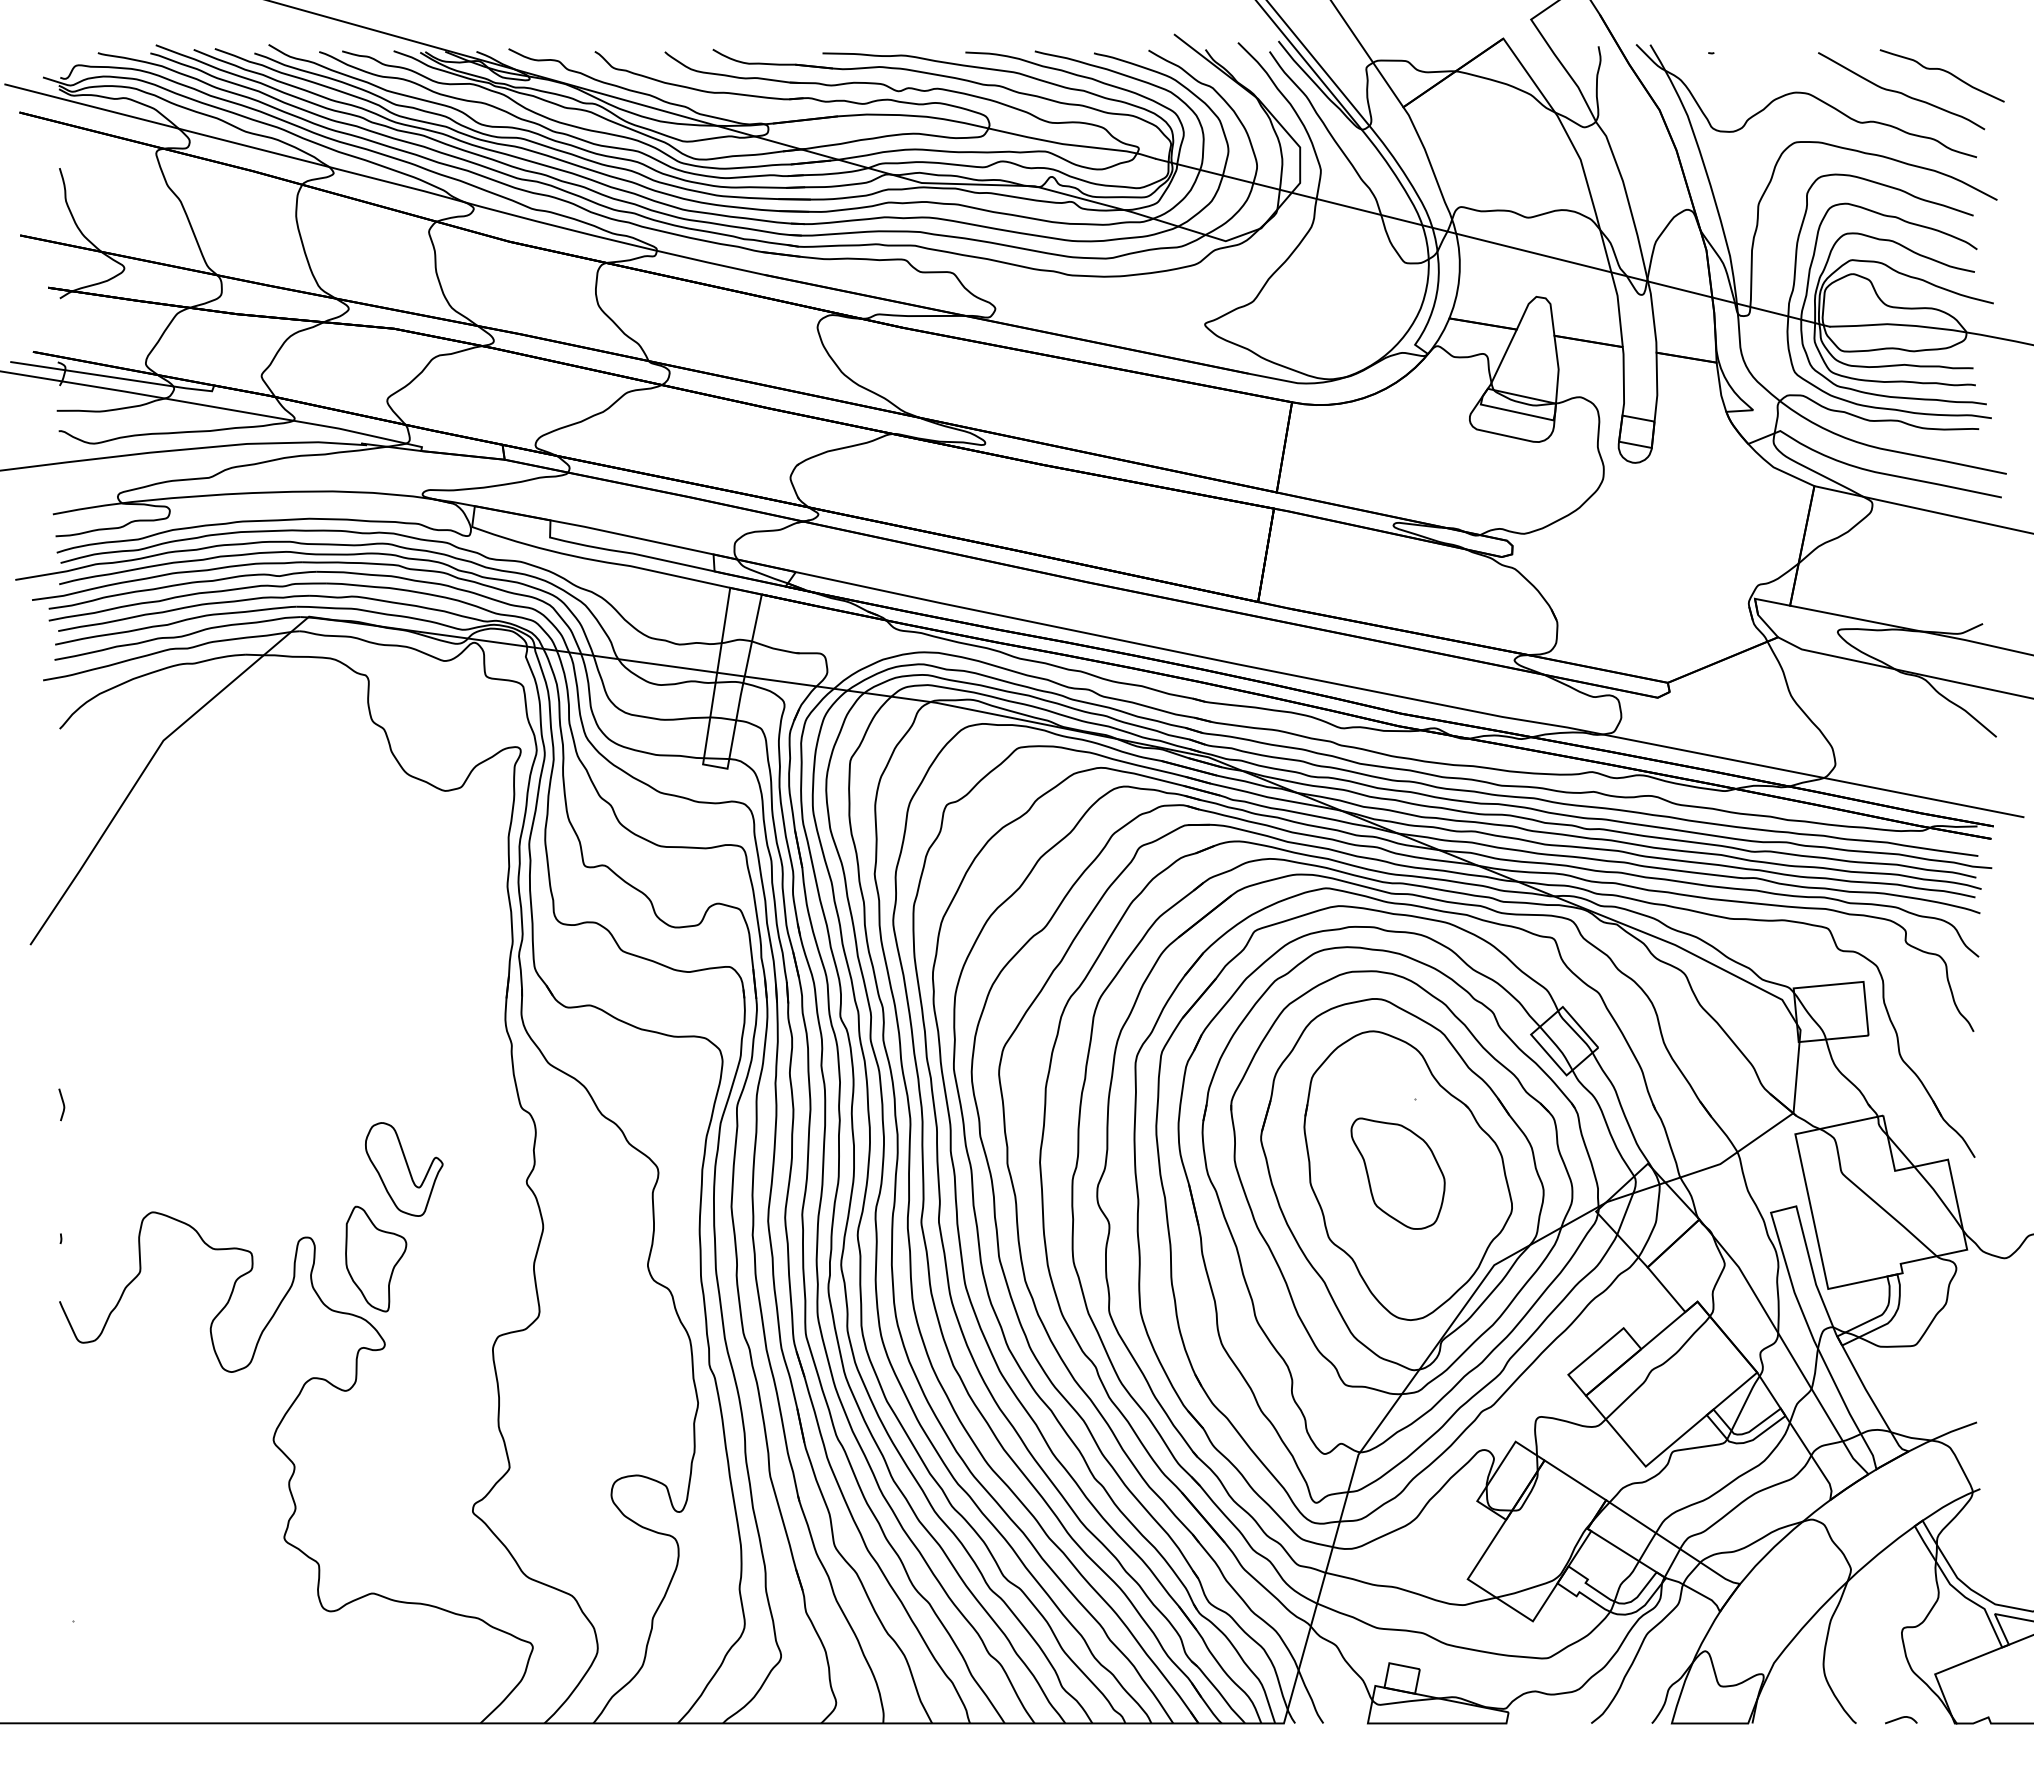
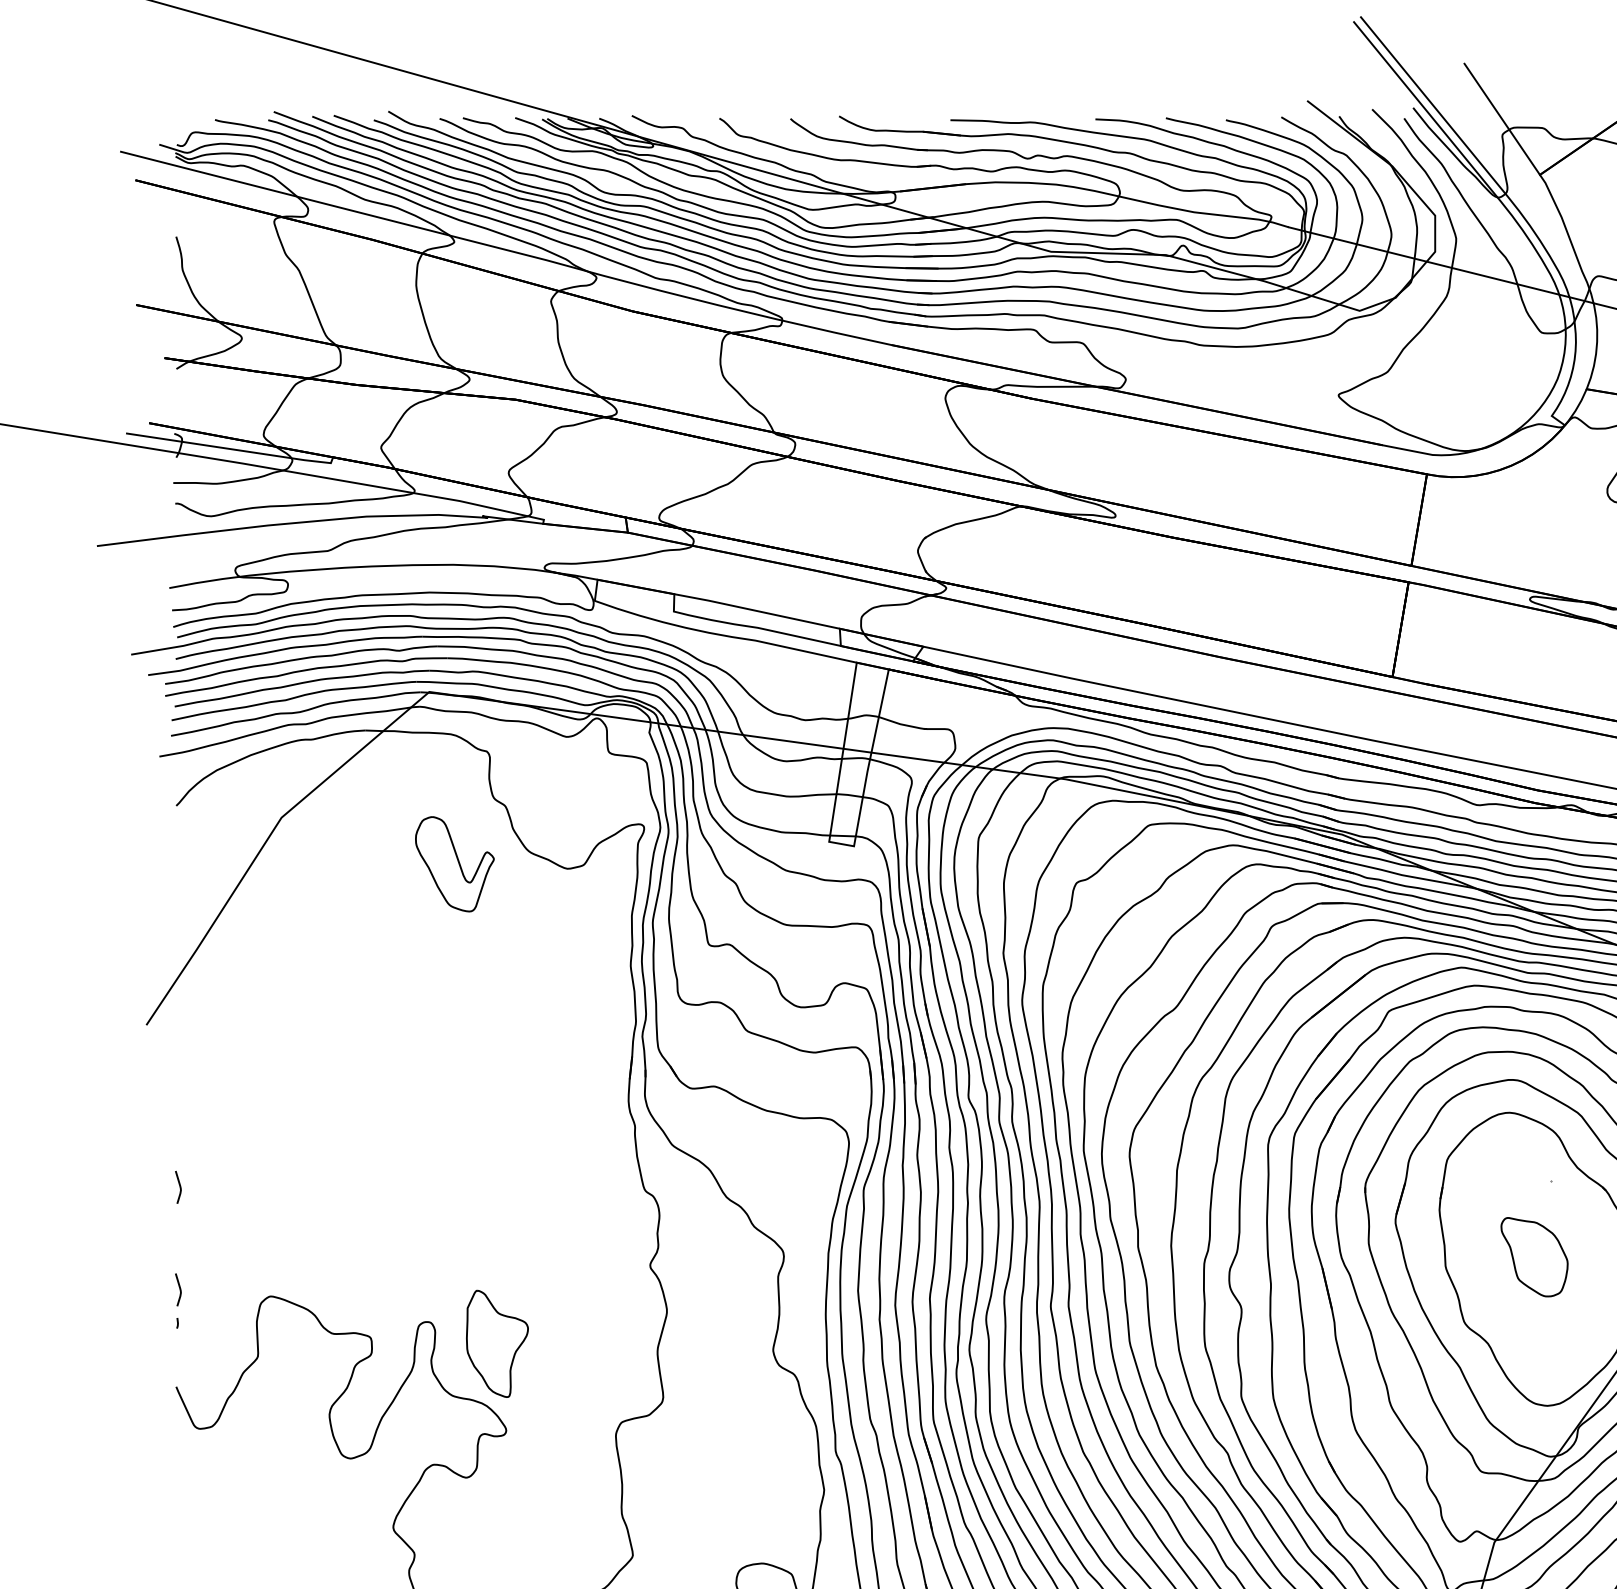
part: (404, 1169) -> (455, 864), moved
part: (1397, 1173) -> (1533, 1257), size x0.7
curve: (62, 1205) -> (179, 1289), added

